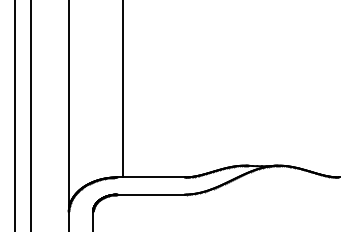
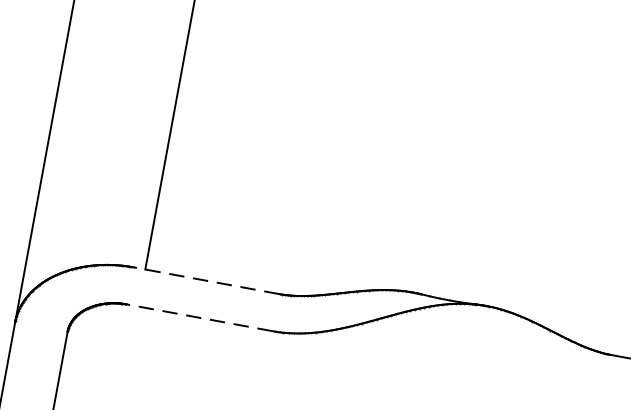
line: (151, 177) -> (207, 281), solid -> dashed
line: (151, 194) -> (200, 317), solid -> dashed

